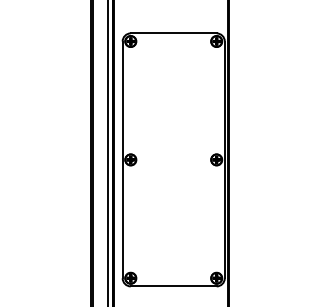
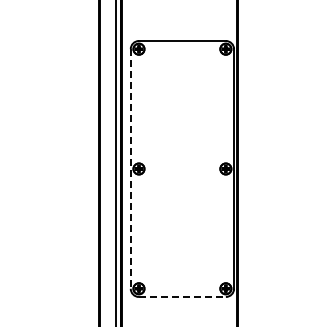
line: (122, 160) -> (130, 169), solid -> dashed
line: (173, 285) -> (182, 296), solid -> dashed

